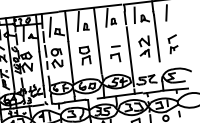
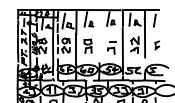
line: (98, 40) -> (99, 35), removed
part: (173, 44) -> (157, 45), size x0.6

